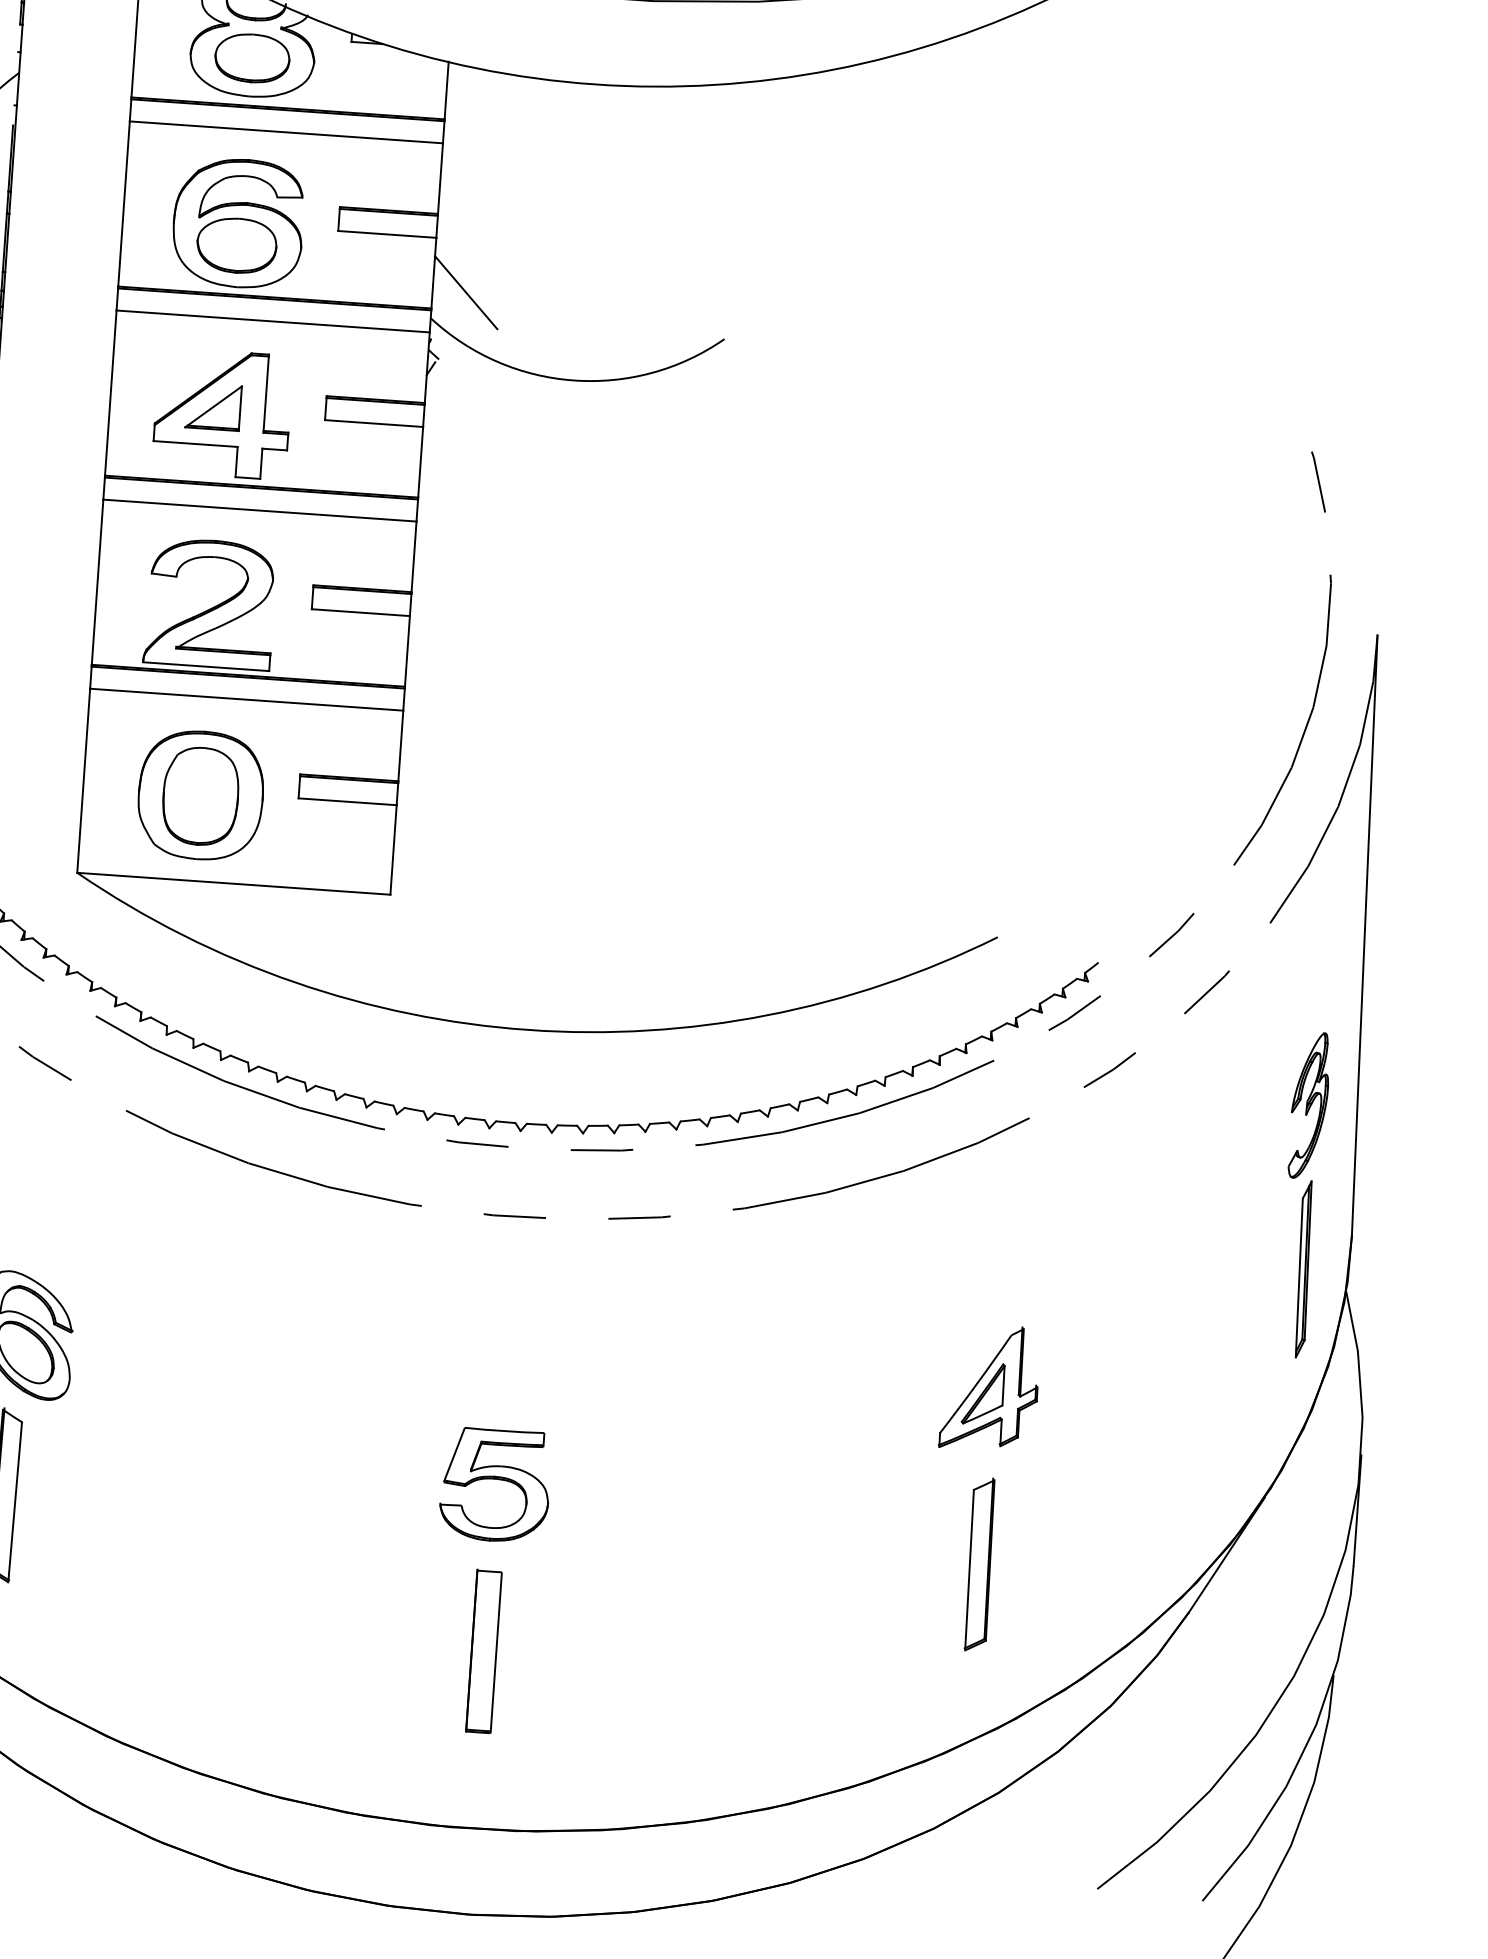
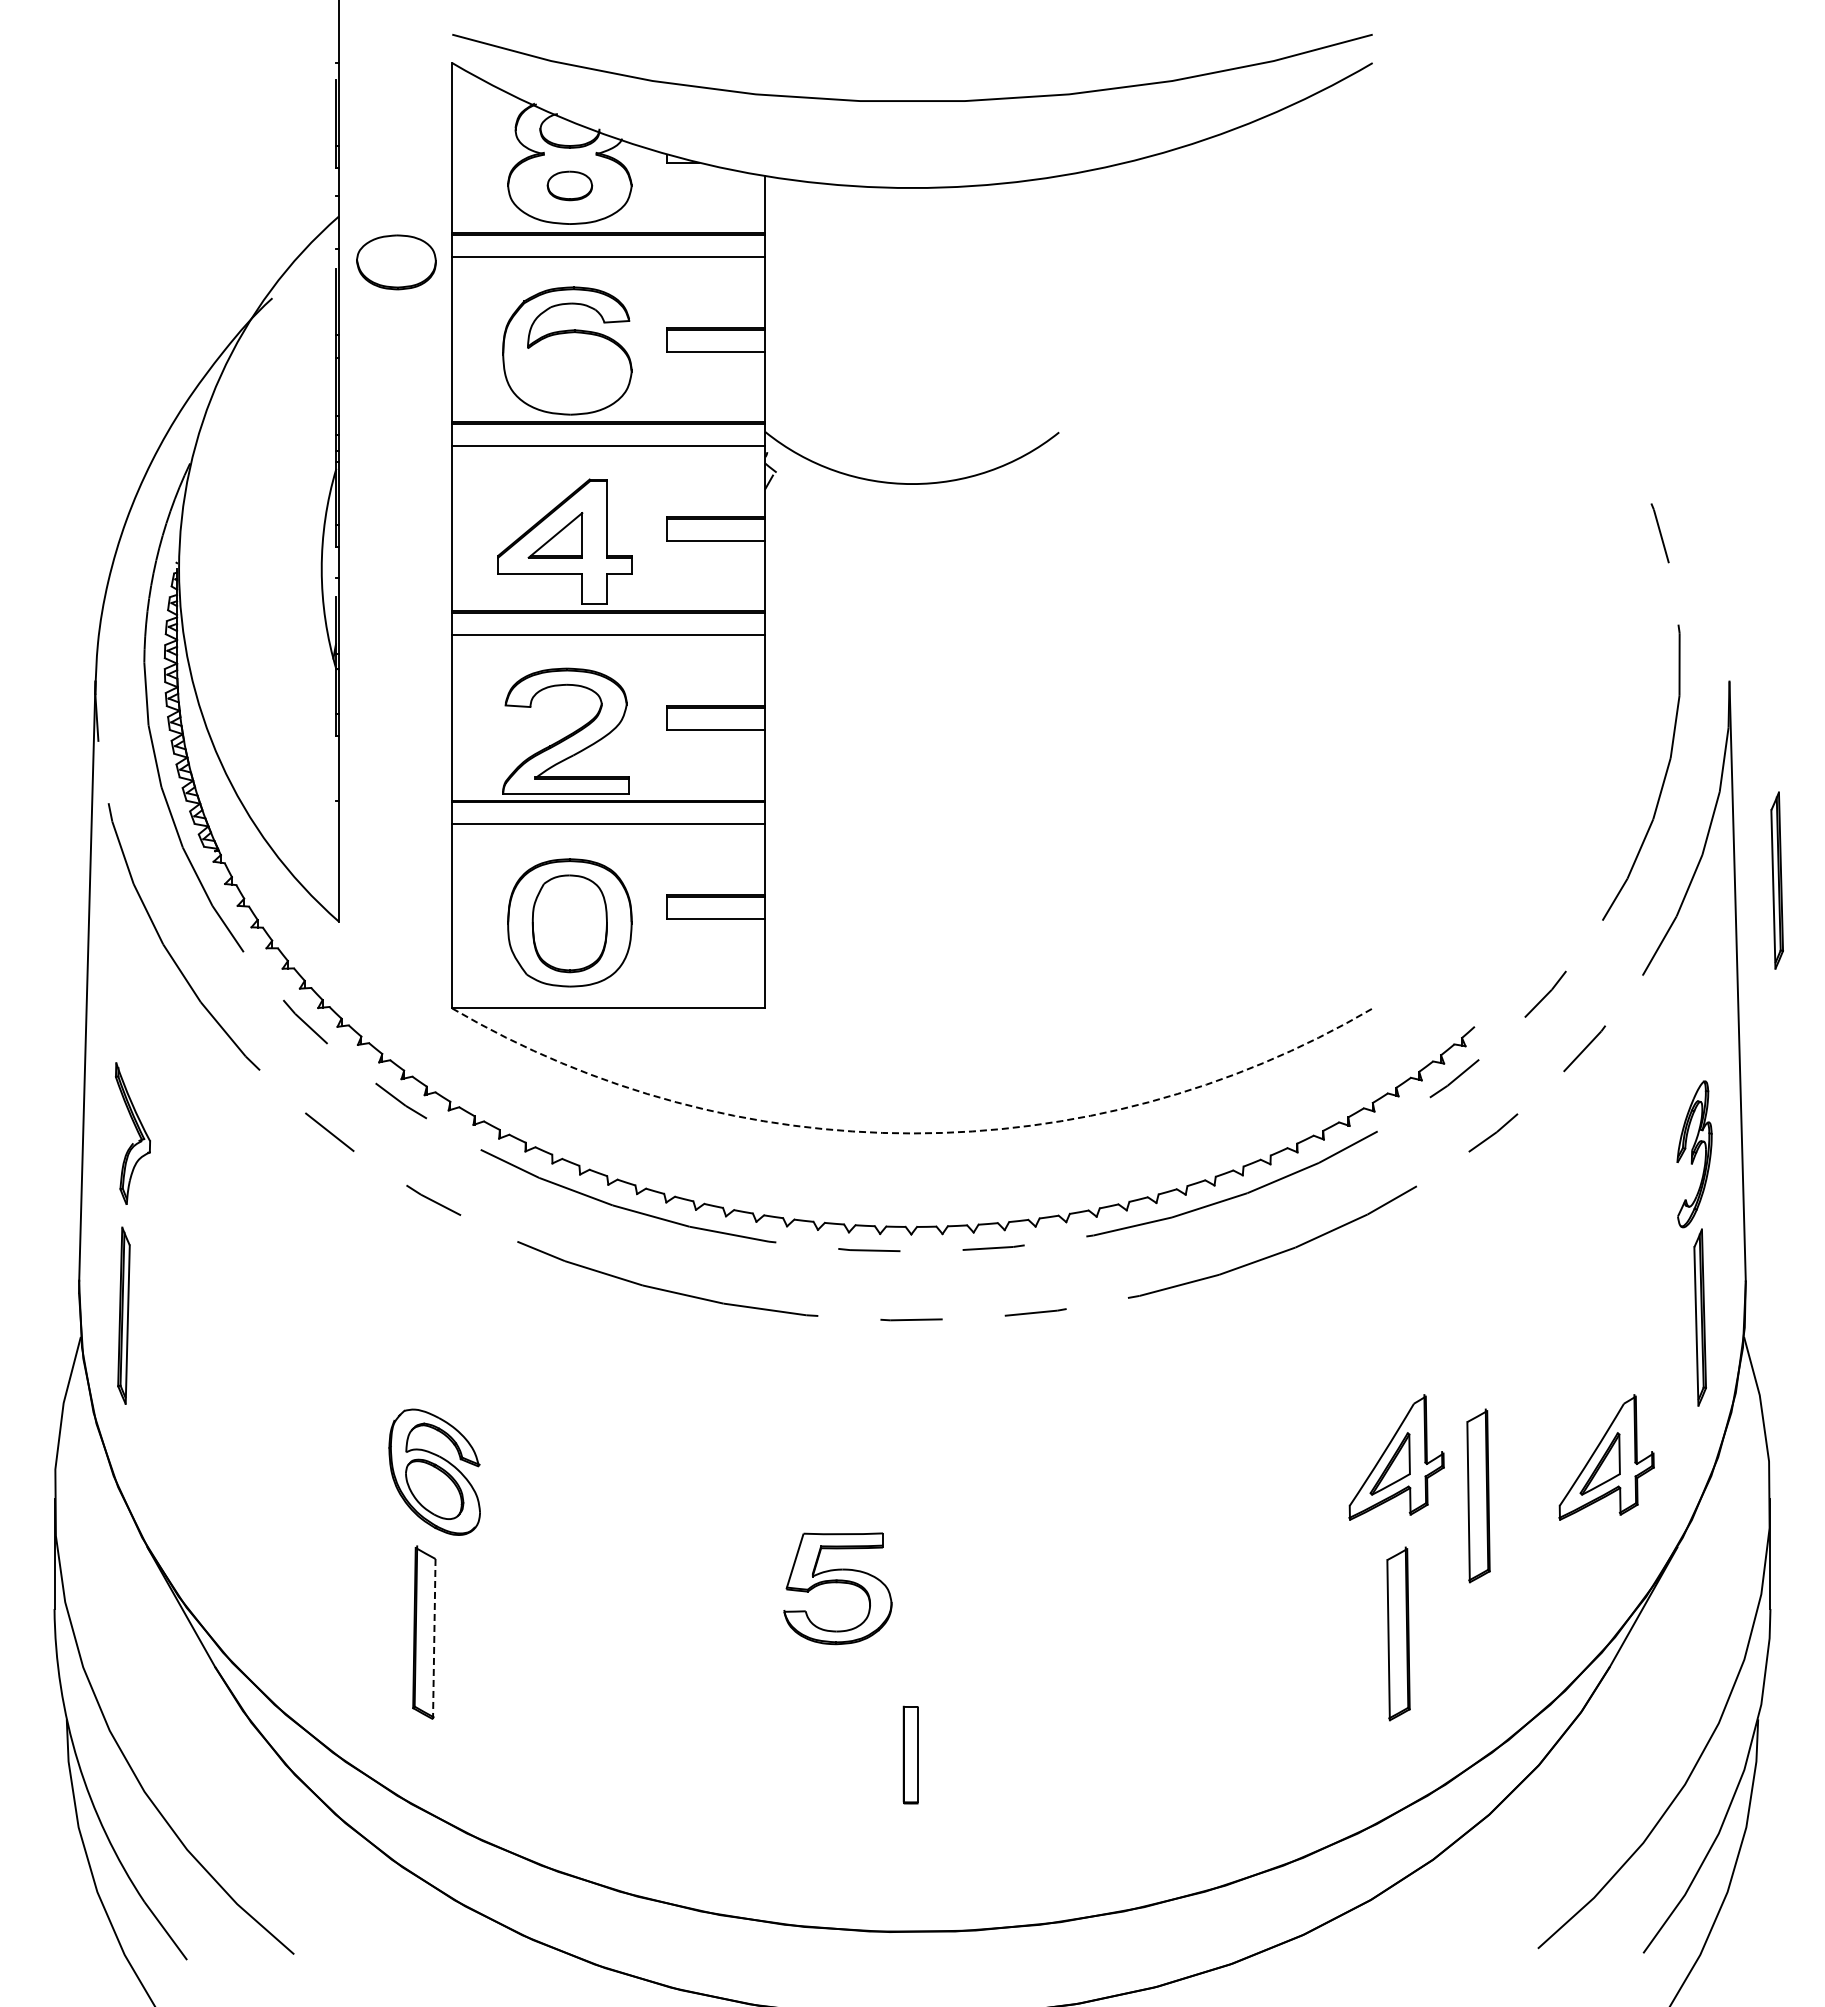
part: (252, 57) -> (569, 185), size x0.6
part: (236, 245) -> (396, 262), moved
line: (465, 292) -> (798, 404), removed
part: (1410, 837) -> (1776, 880), added
arc: (528, 1030) -> (912, 1133), solid -> dashed
part: (1200, 1402) -> (1606, 1457), added
part: (1069, 1431) -> (1478, 1495), added
part: (494, 1484) -> (837, 1588), moved
line: (15, 1502) -> (434, 1639), solid -> dashed
part: (483, 1651) -> (910, 1754), size x0.6

